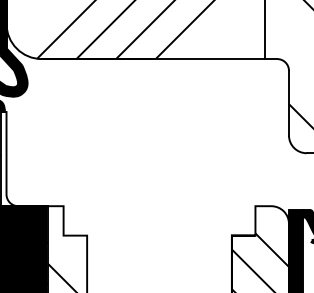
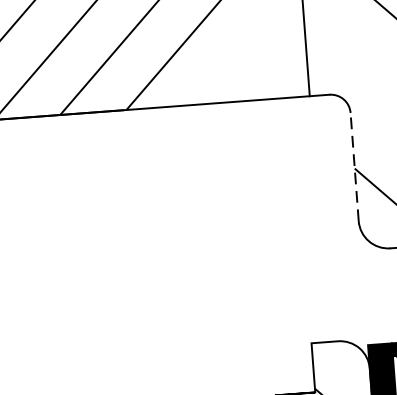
line: (289, 102) -> (355, 165), solid -> dashed

